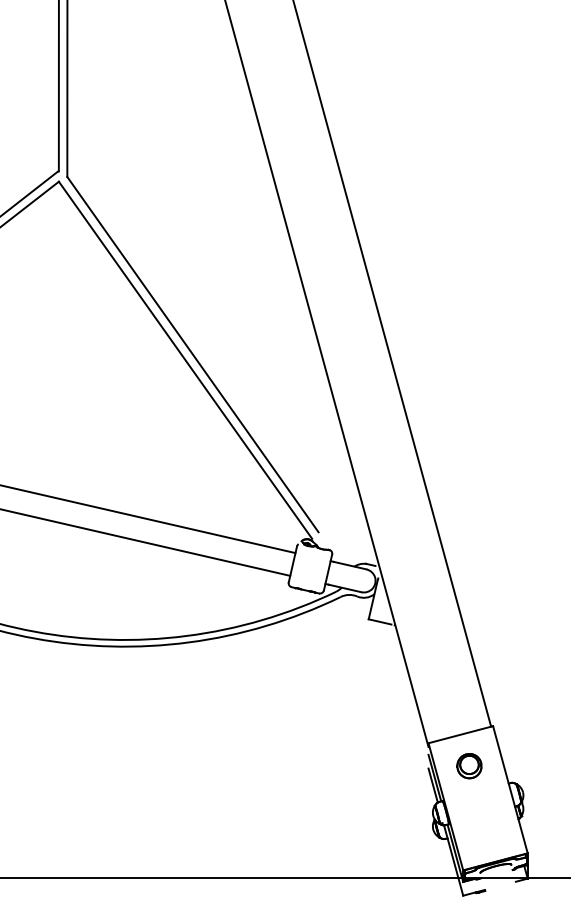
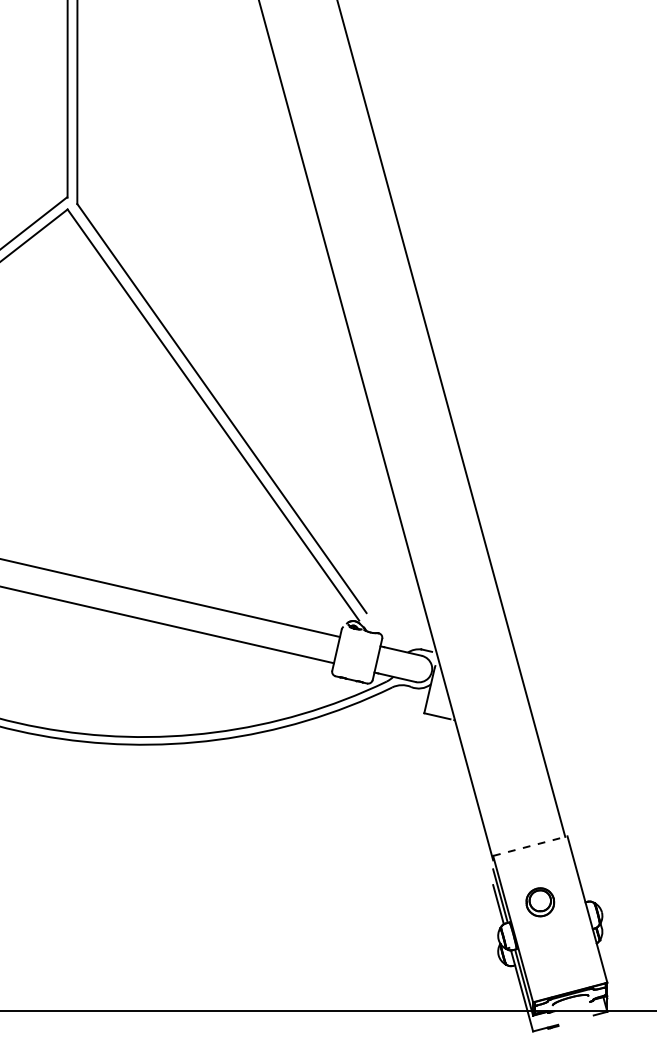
line: (460, 734) -> (530, 845), solid -> dashed
part: (469, 766) -> (540, 902), moved

